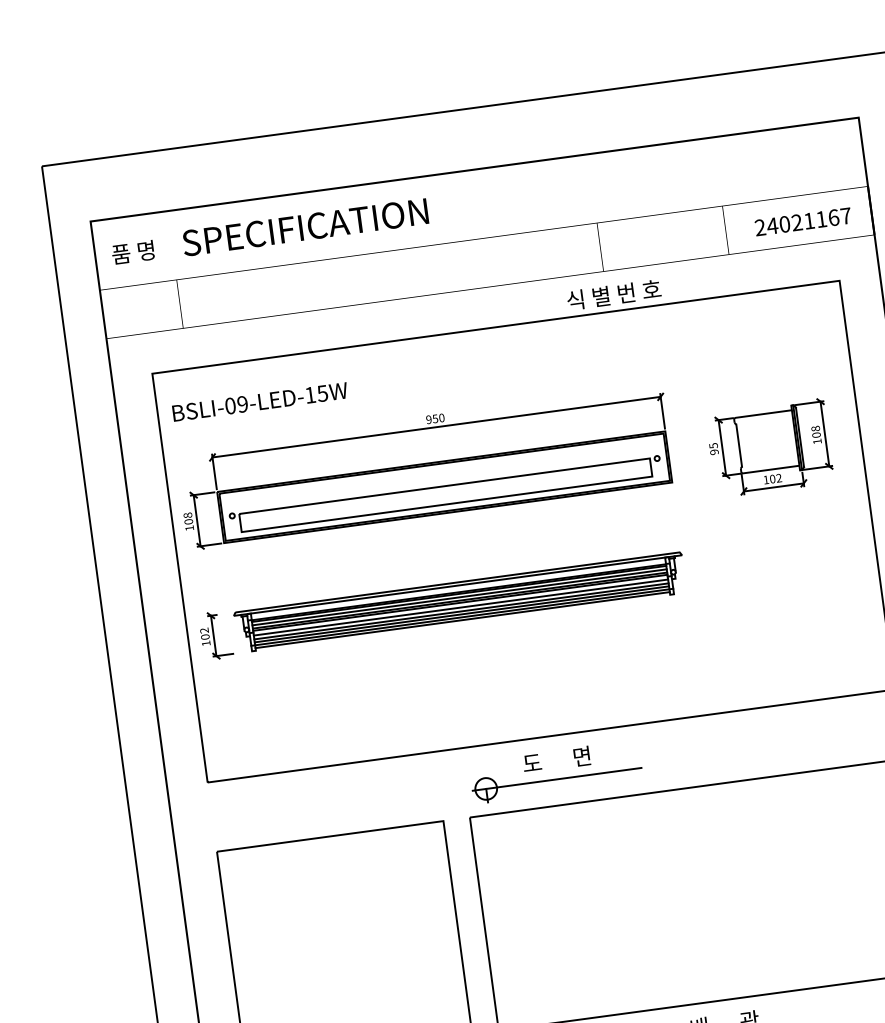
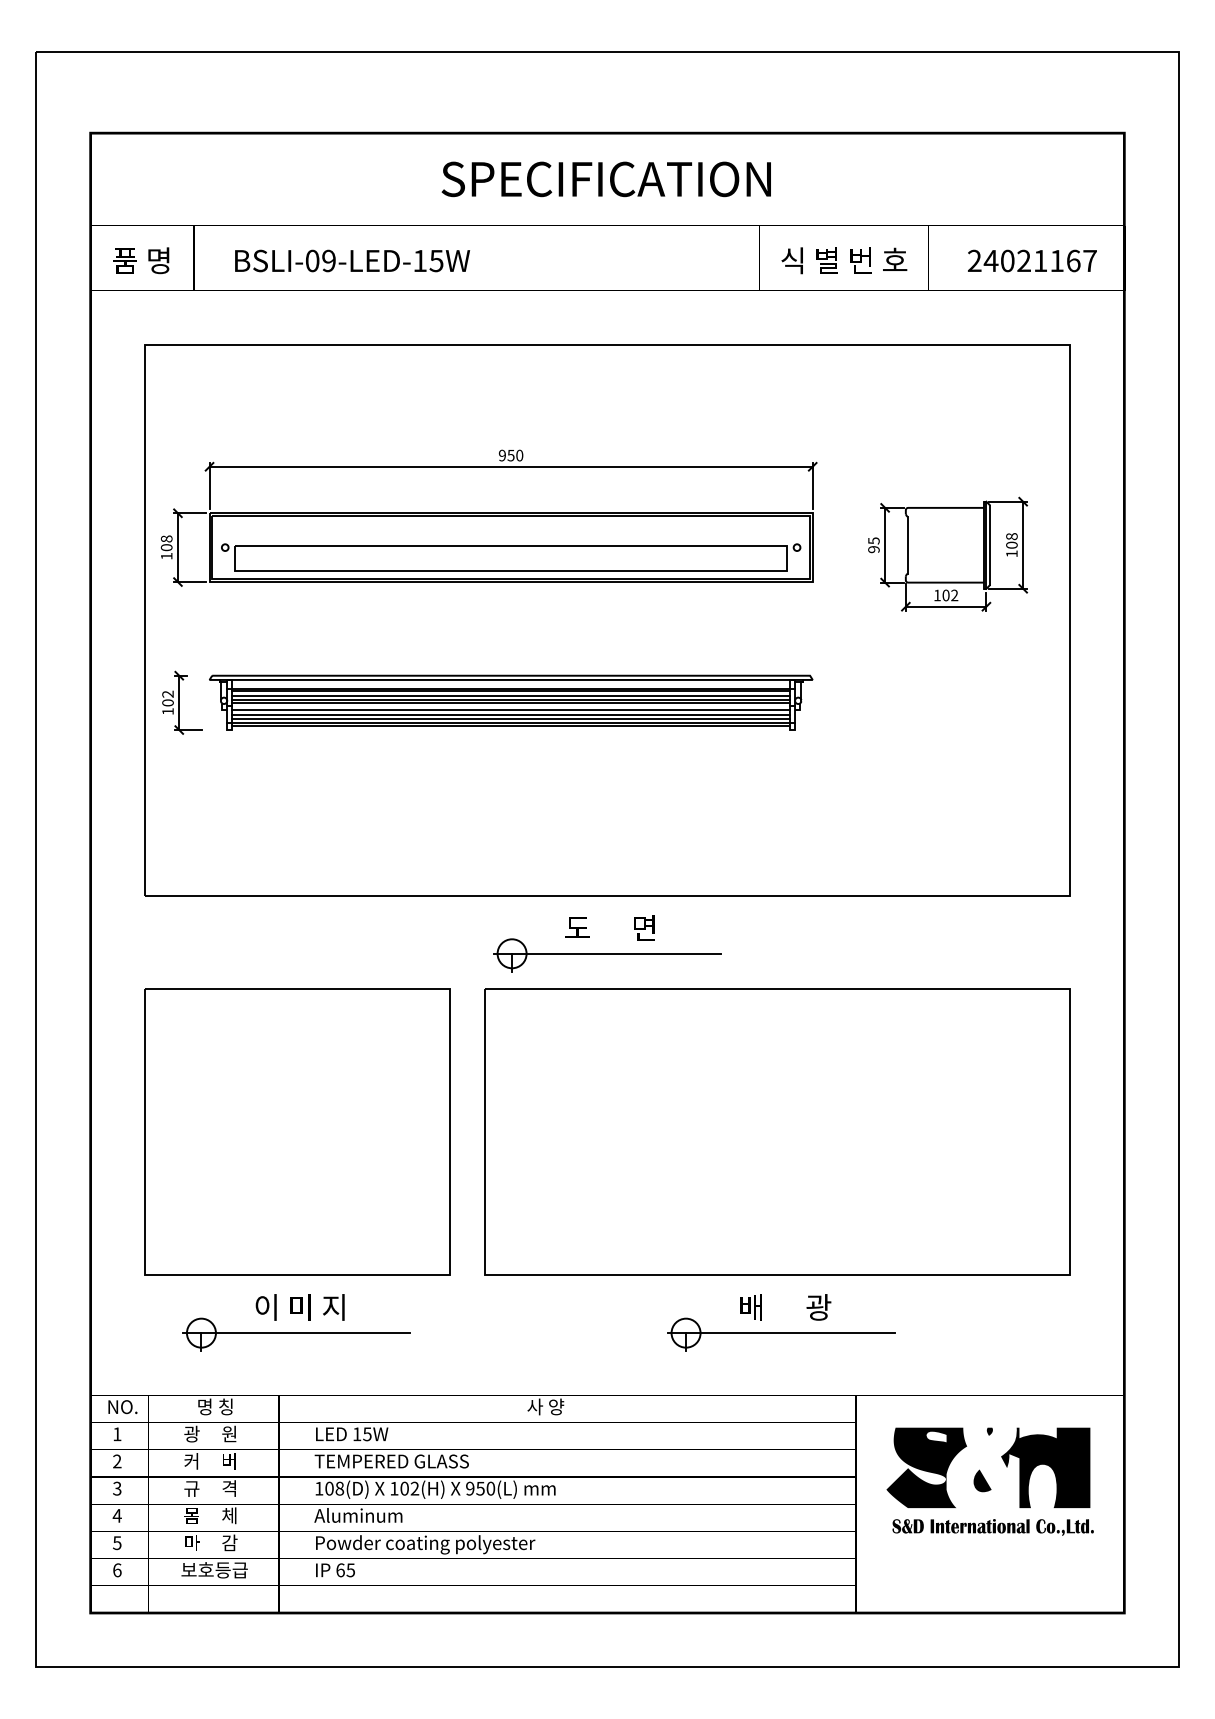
text: (304, 227) -> (605, 179), moved
text: (133, 252) -> (141, 260), moved
text: (614, 294) -> (844, 260), moved
text: (260, 401) -> (352, 260), moved

